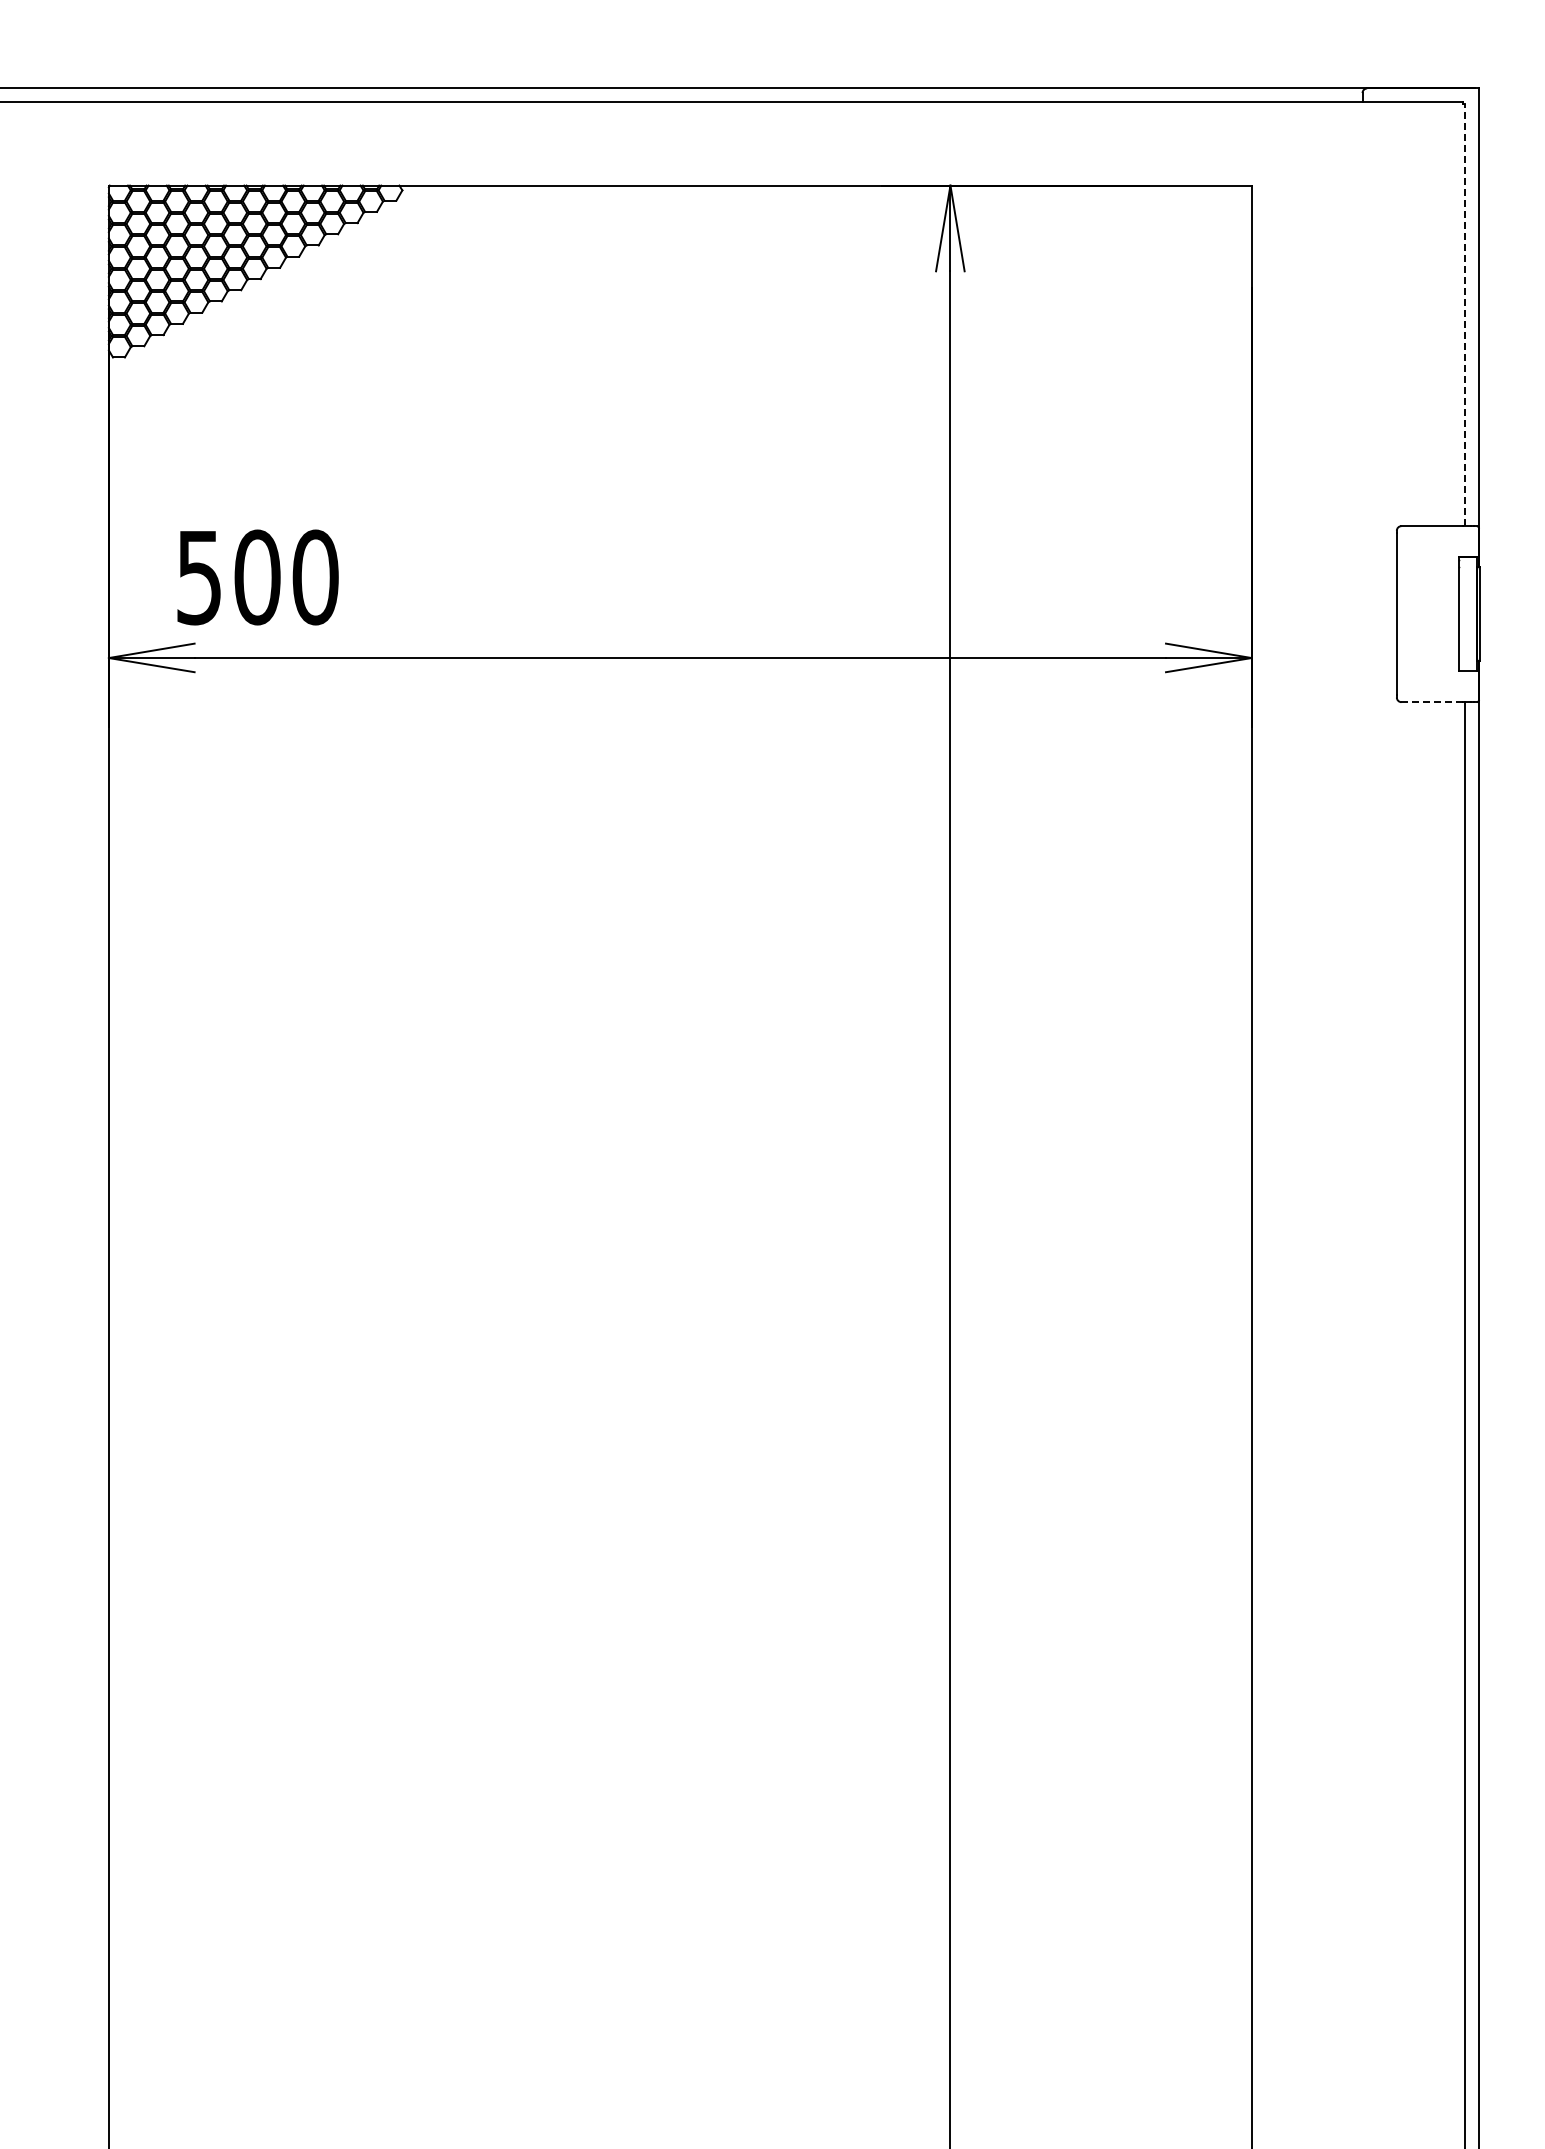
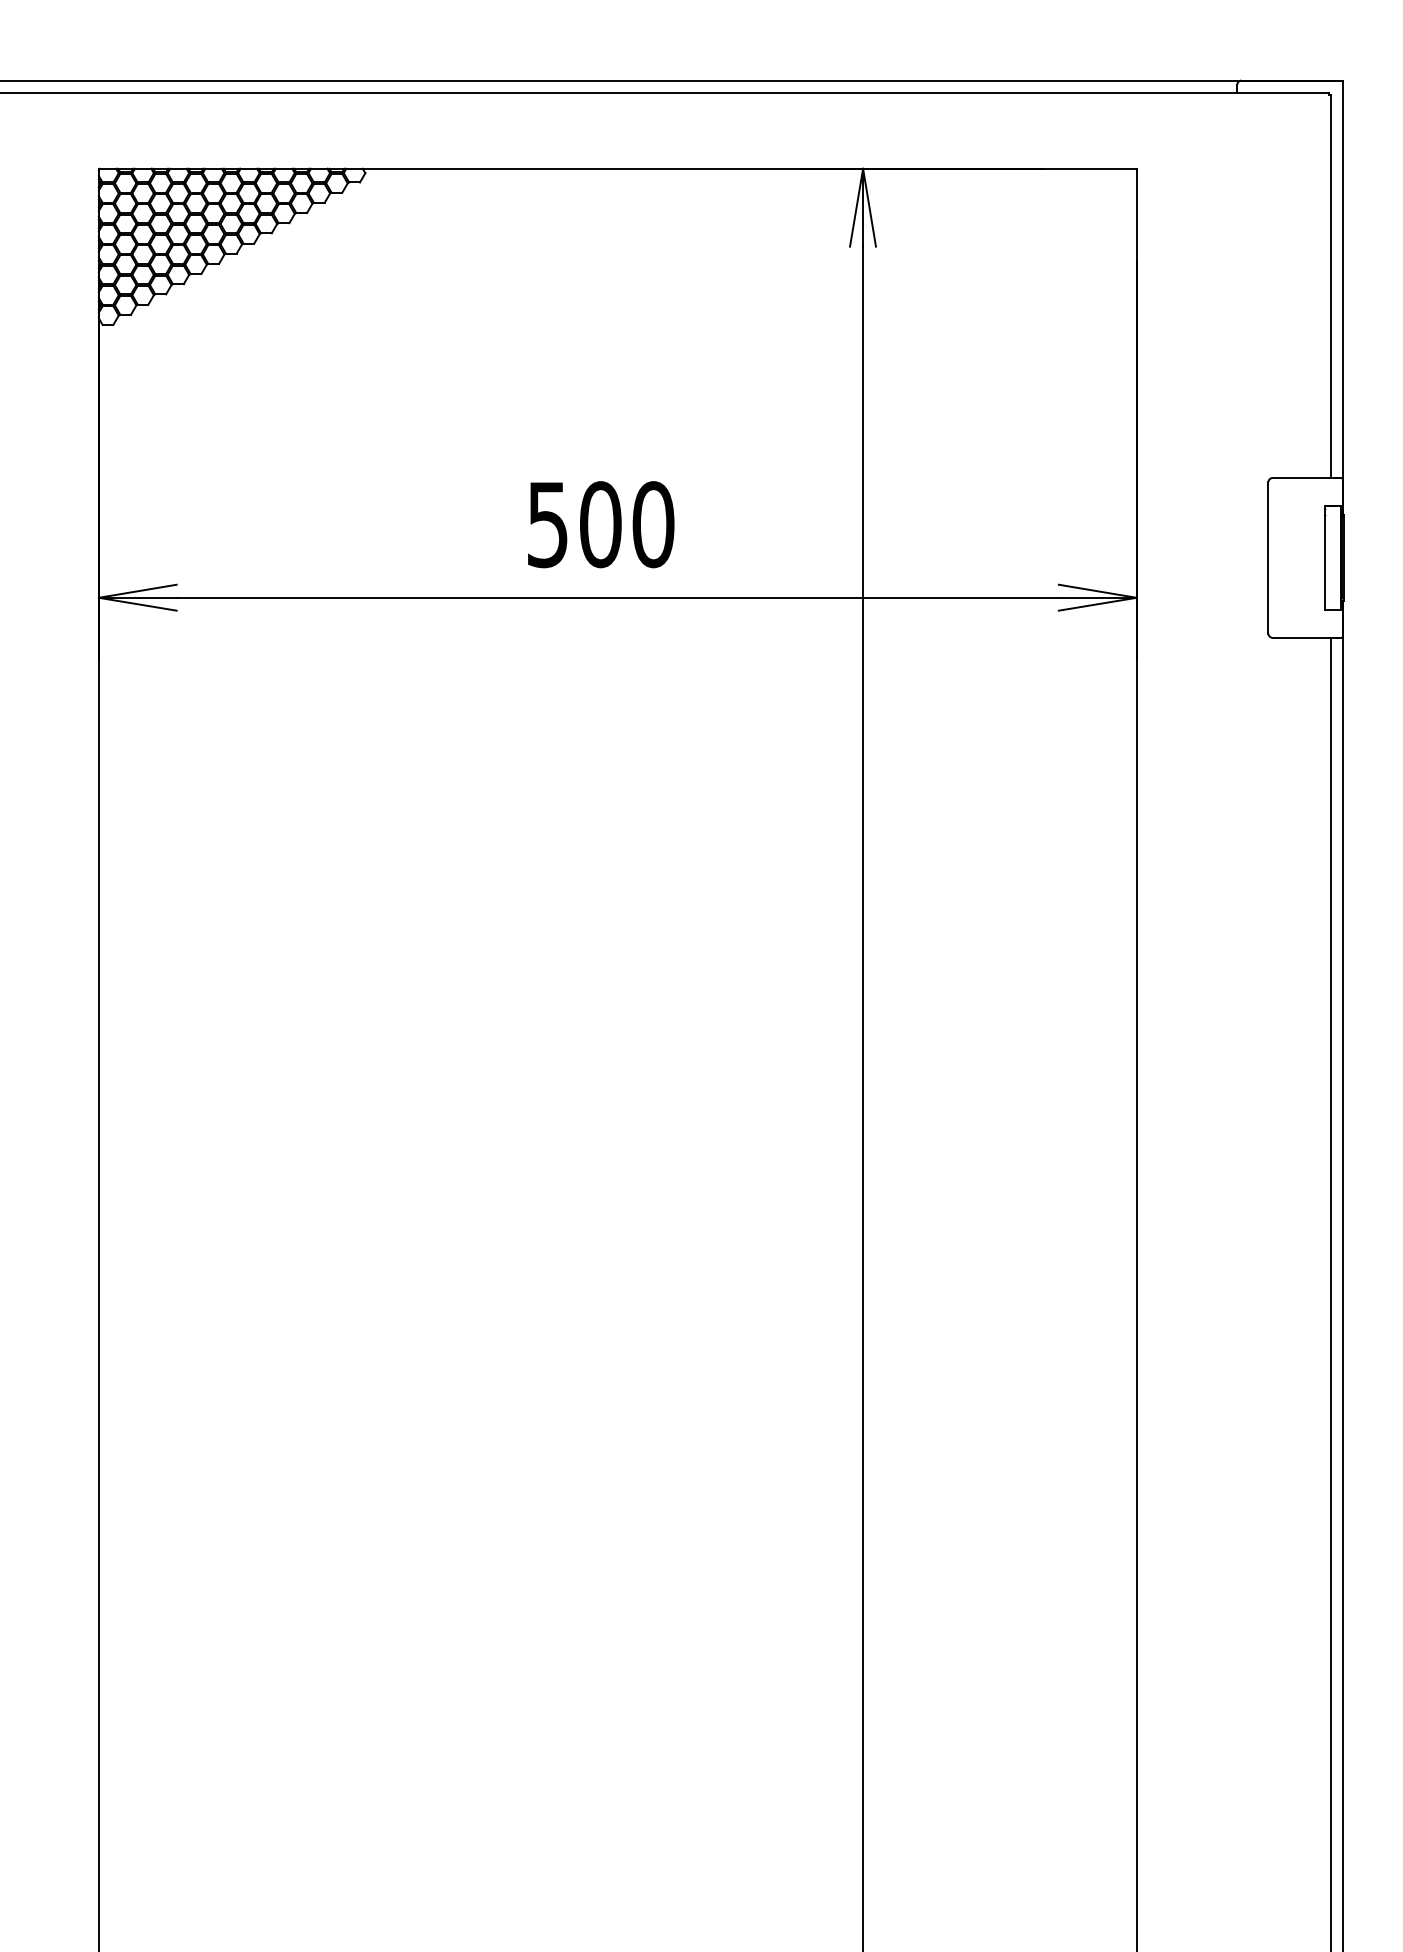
line: (1465, 315) -> (1330, 286), dashed -> solid
text: (257, 577) -> (600, 524), moved
line: (1432, 702) -> (1300, 638), dashed -> solid

